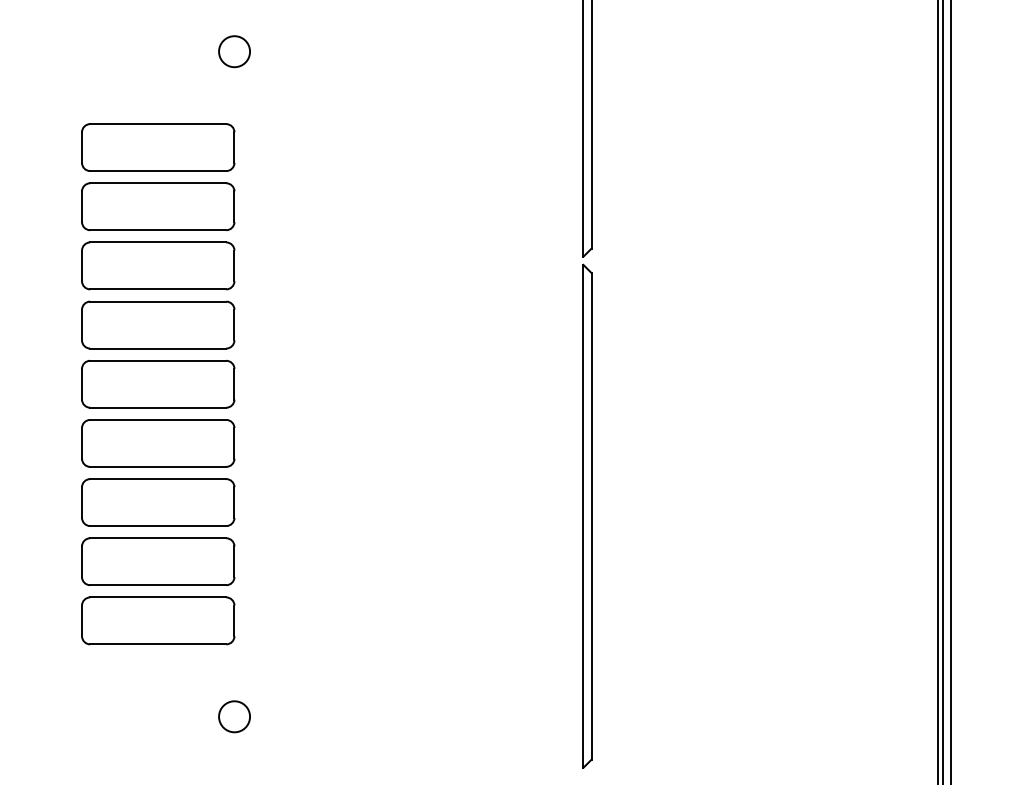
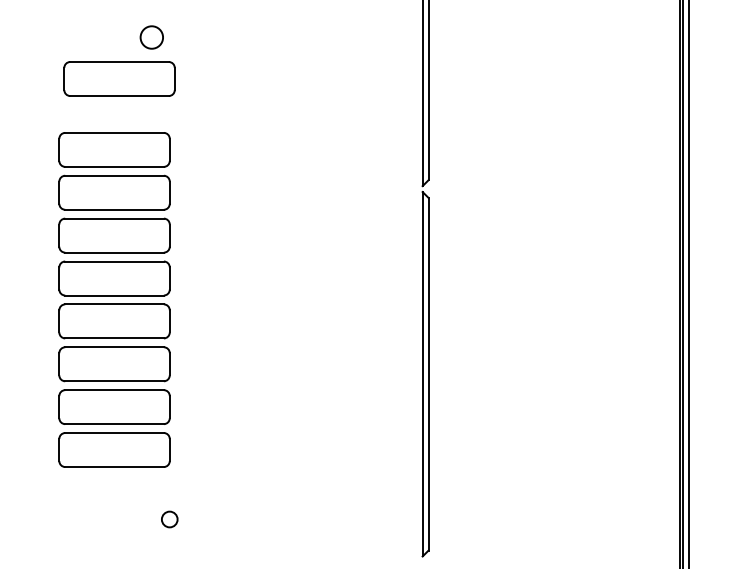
circle: (234, 51) -> (151, 37), moved
part: (158, 146) -> (119, 78), moved
circle: (234, 716) -> (169, 519), size x0.7

